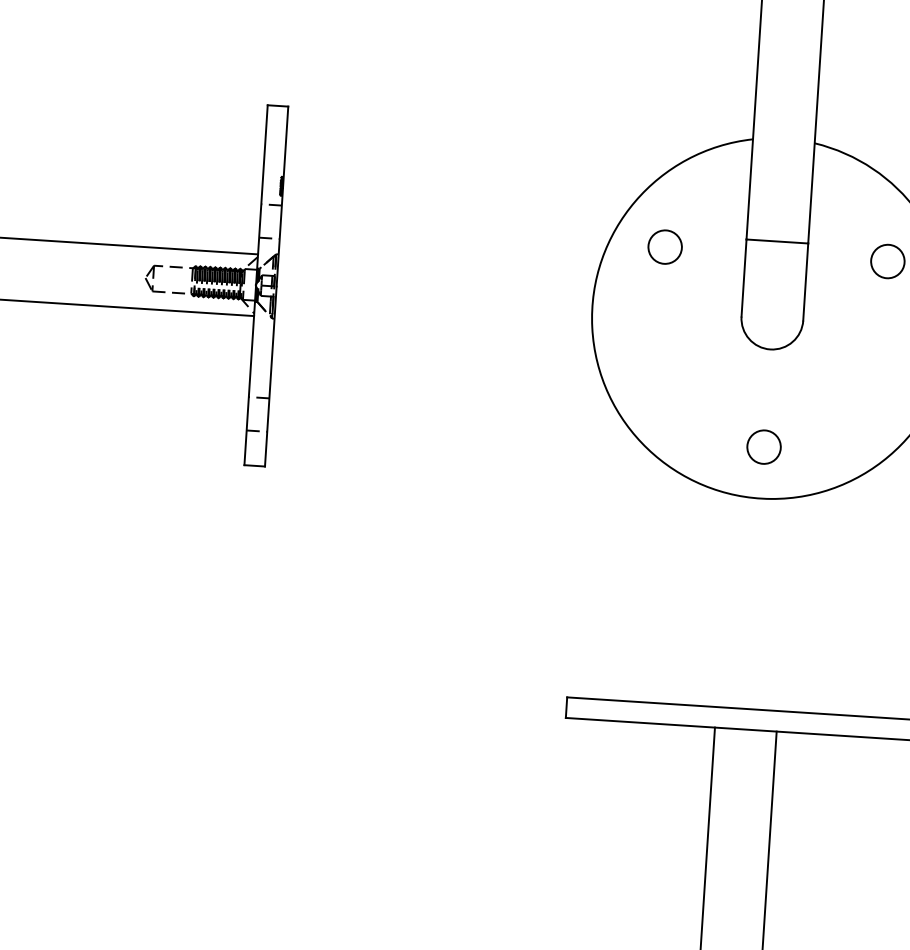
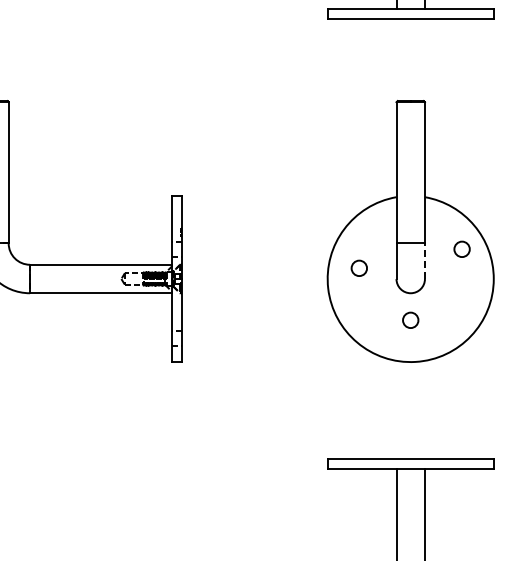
circle: (663, 245) -> (358, 267), moved
line: (804, 282) -> (424, 261), solid -> dashed
circle: (763, 445) -> (410, 319), moved

